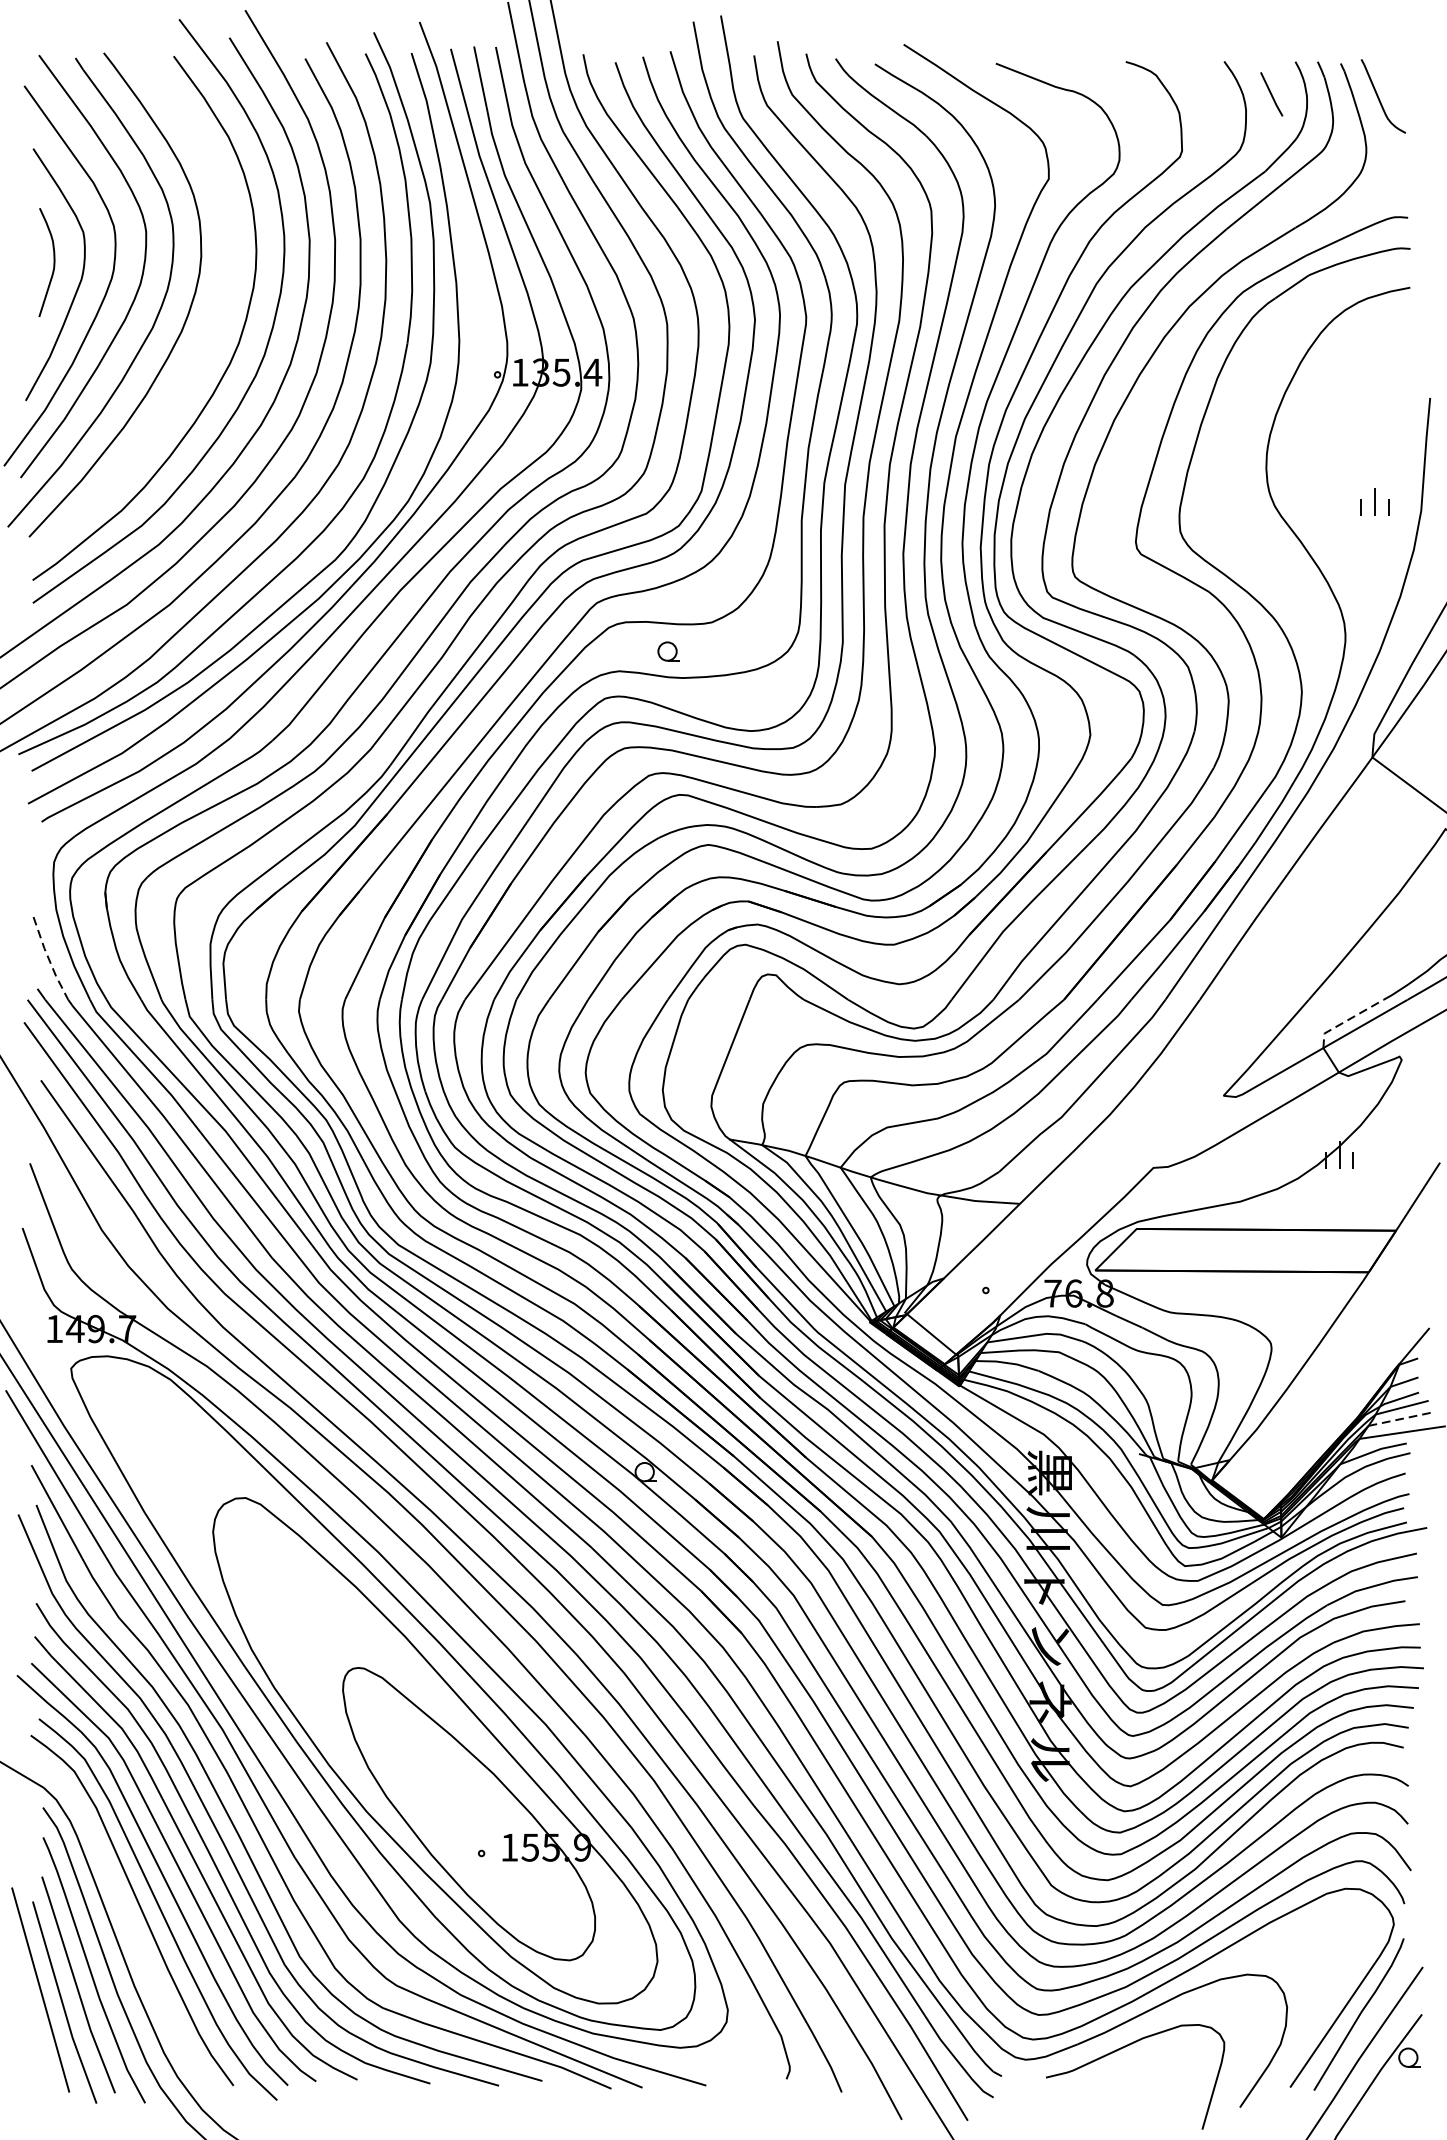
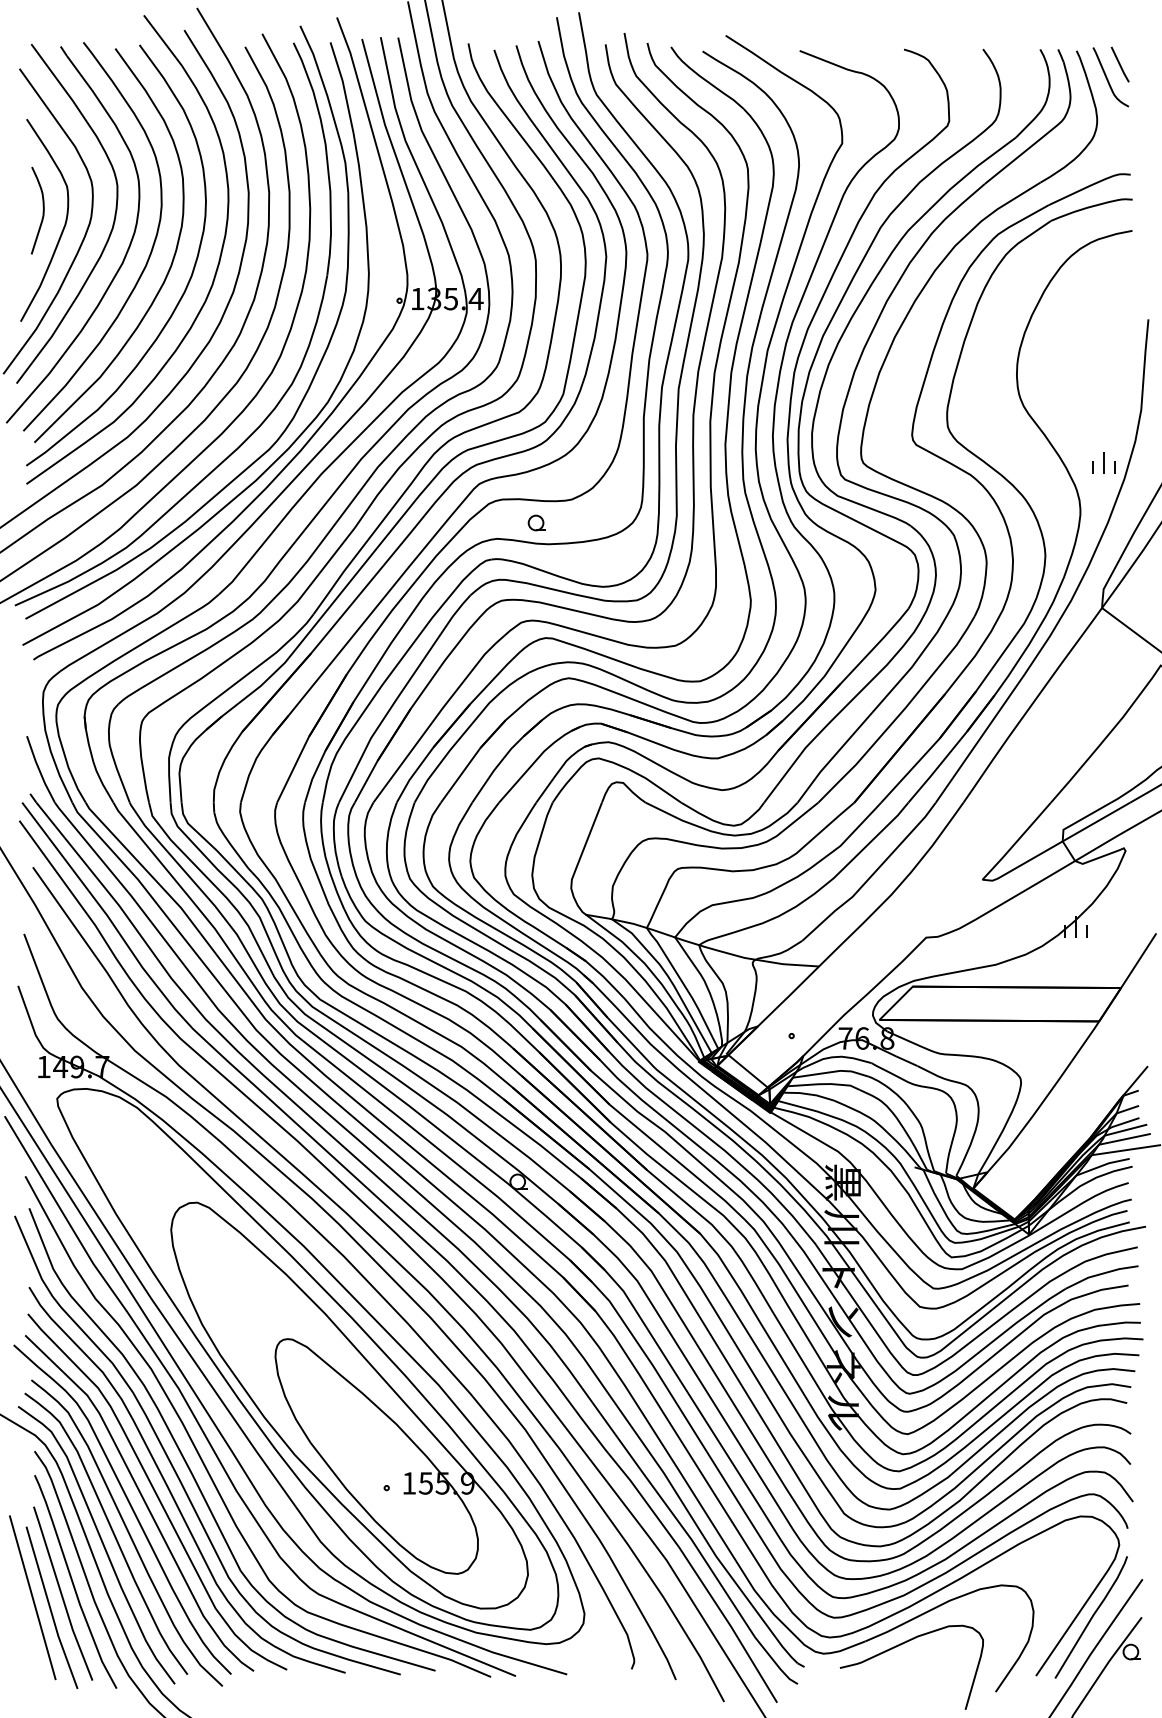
line: (1270, 94) -> (1119, 64), moved
curve: (208, 338) -> (167, 271), added
part: (1374, 501) -> (1103, 462), moved
line: (49, 959) -> (39, 770), dashed -> solid
line: (1346, 1020) -> (1081, 819), dashed -> solid
line: (1400, 1419) -> (1124, 1139), dashed -> solid
curve: (126, 1921) -> (101, 1542), added

